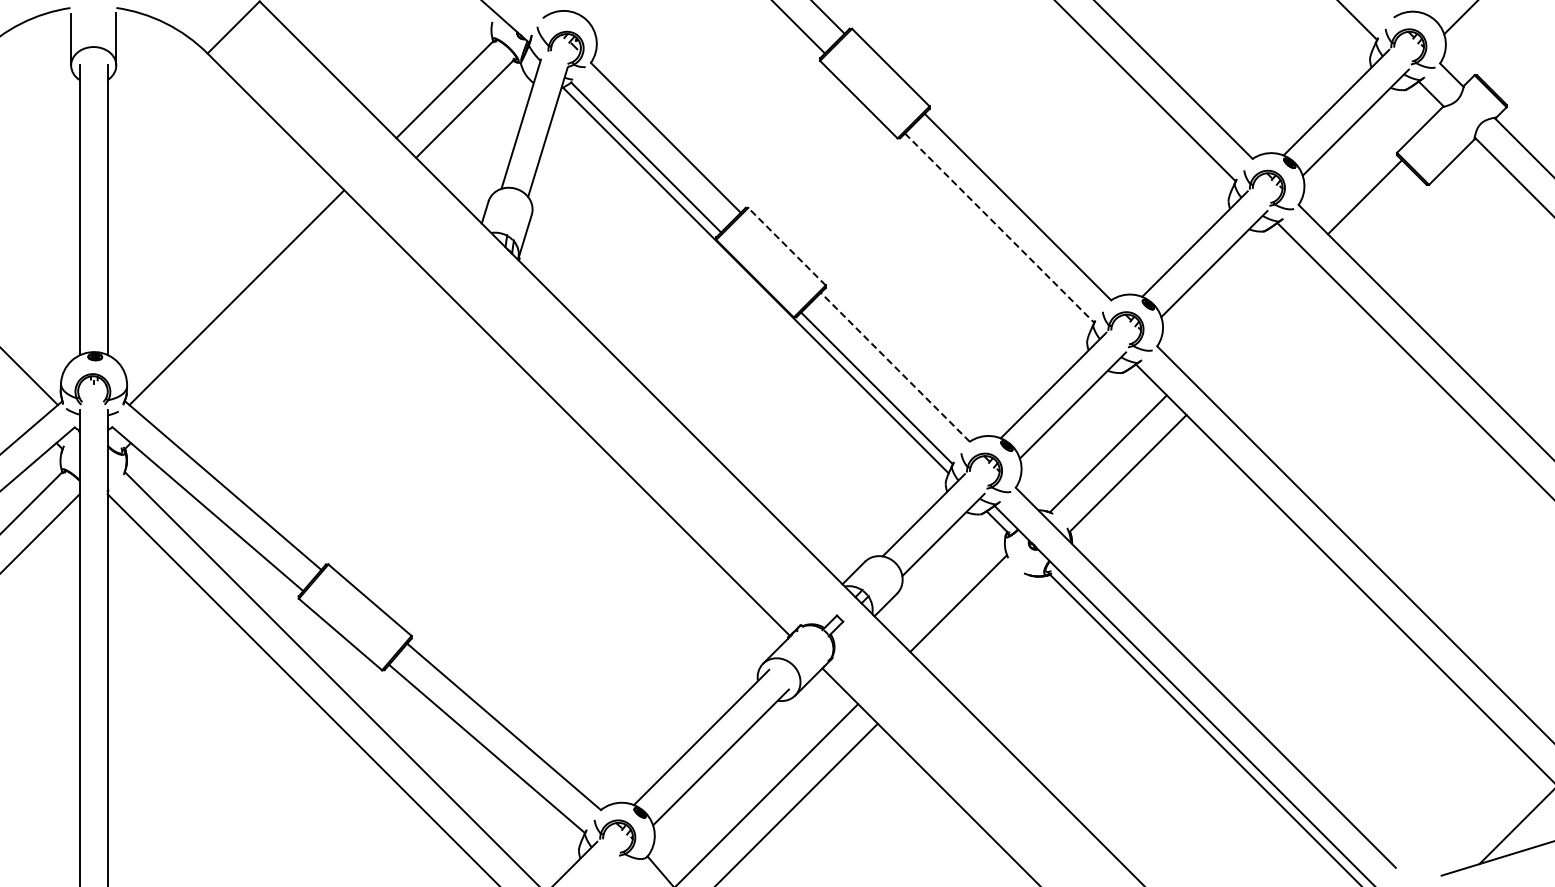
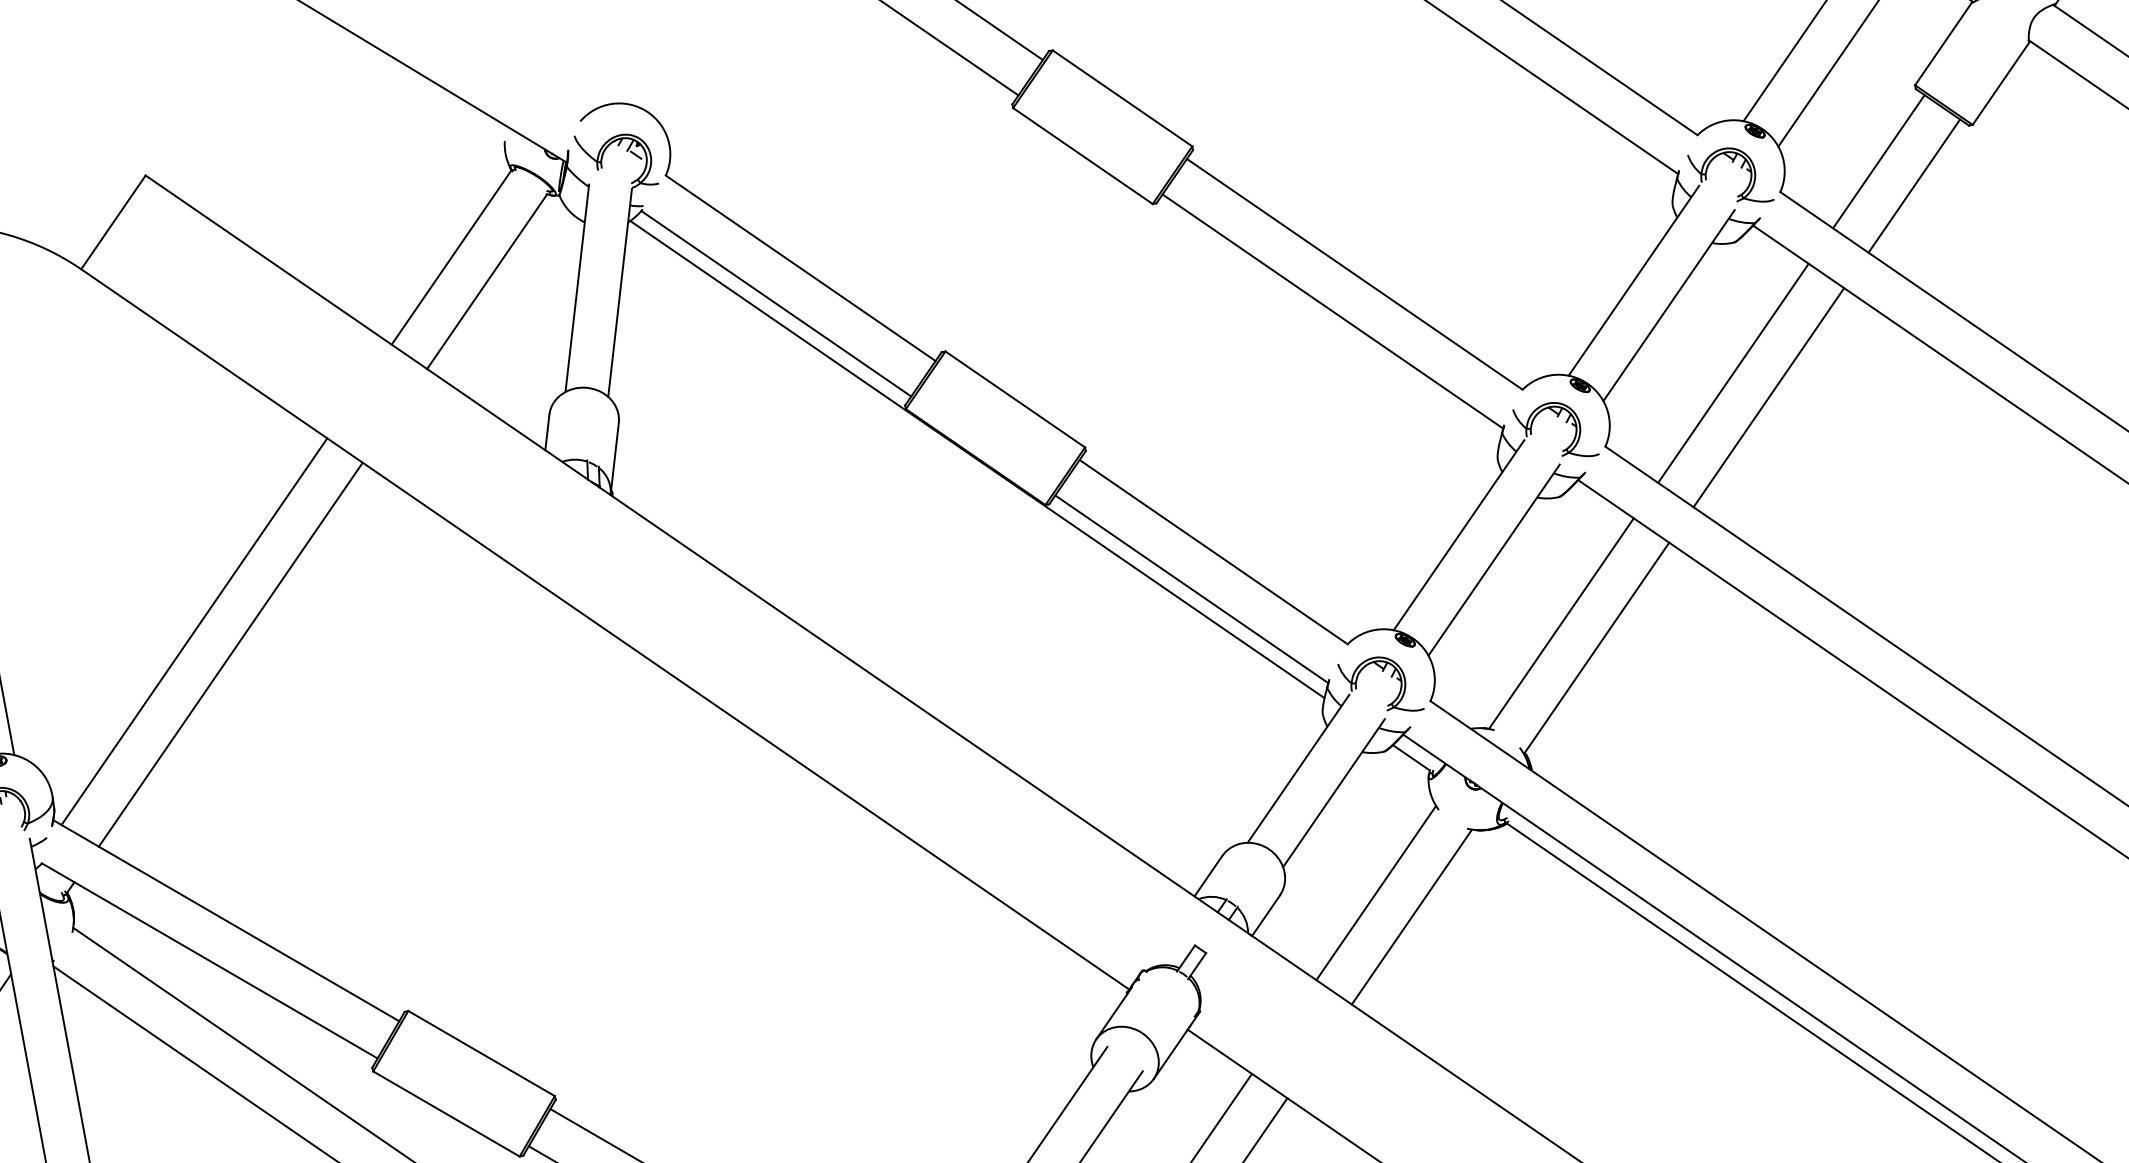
line: (1384, 216) -> (1913, 185), added
line: (999, 228) -> (1332, 312), dashed -> solid
line: (787, 246) -> (1015, 399), dashed -> solid
line: (1247, 314) -> (1733, 372), added
line: (257, 316) -> (230, 654), added
line: (1266, 334) -> (1767, 397), added
line: (895, 366) -> (1213, 550), dashed -> solid
line: (978, 622) -> (1411, 916), added

